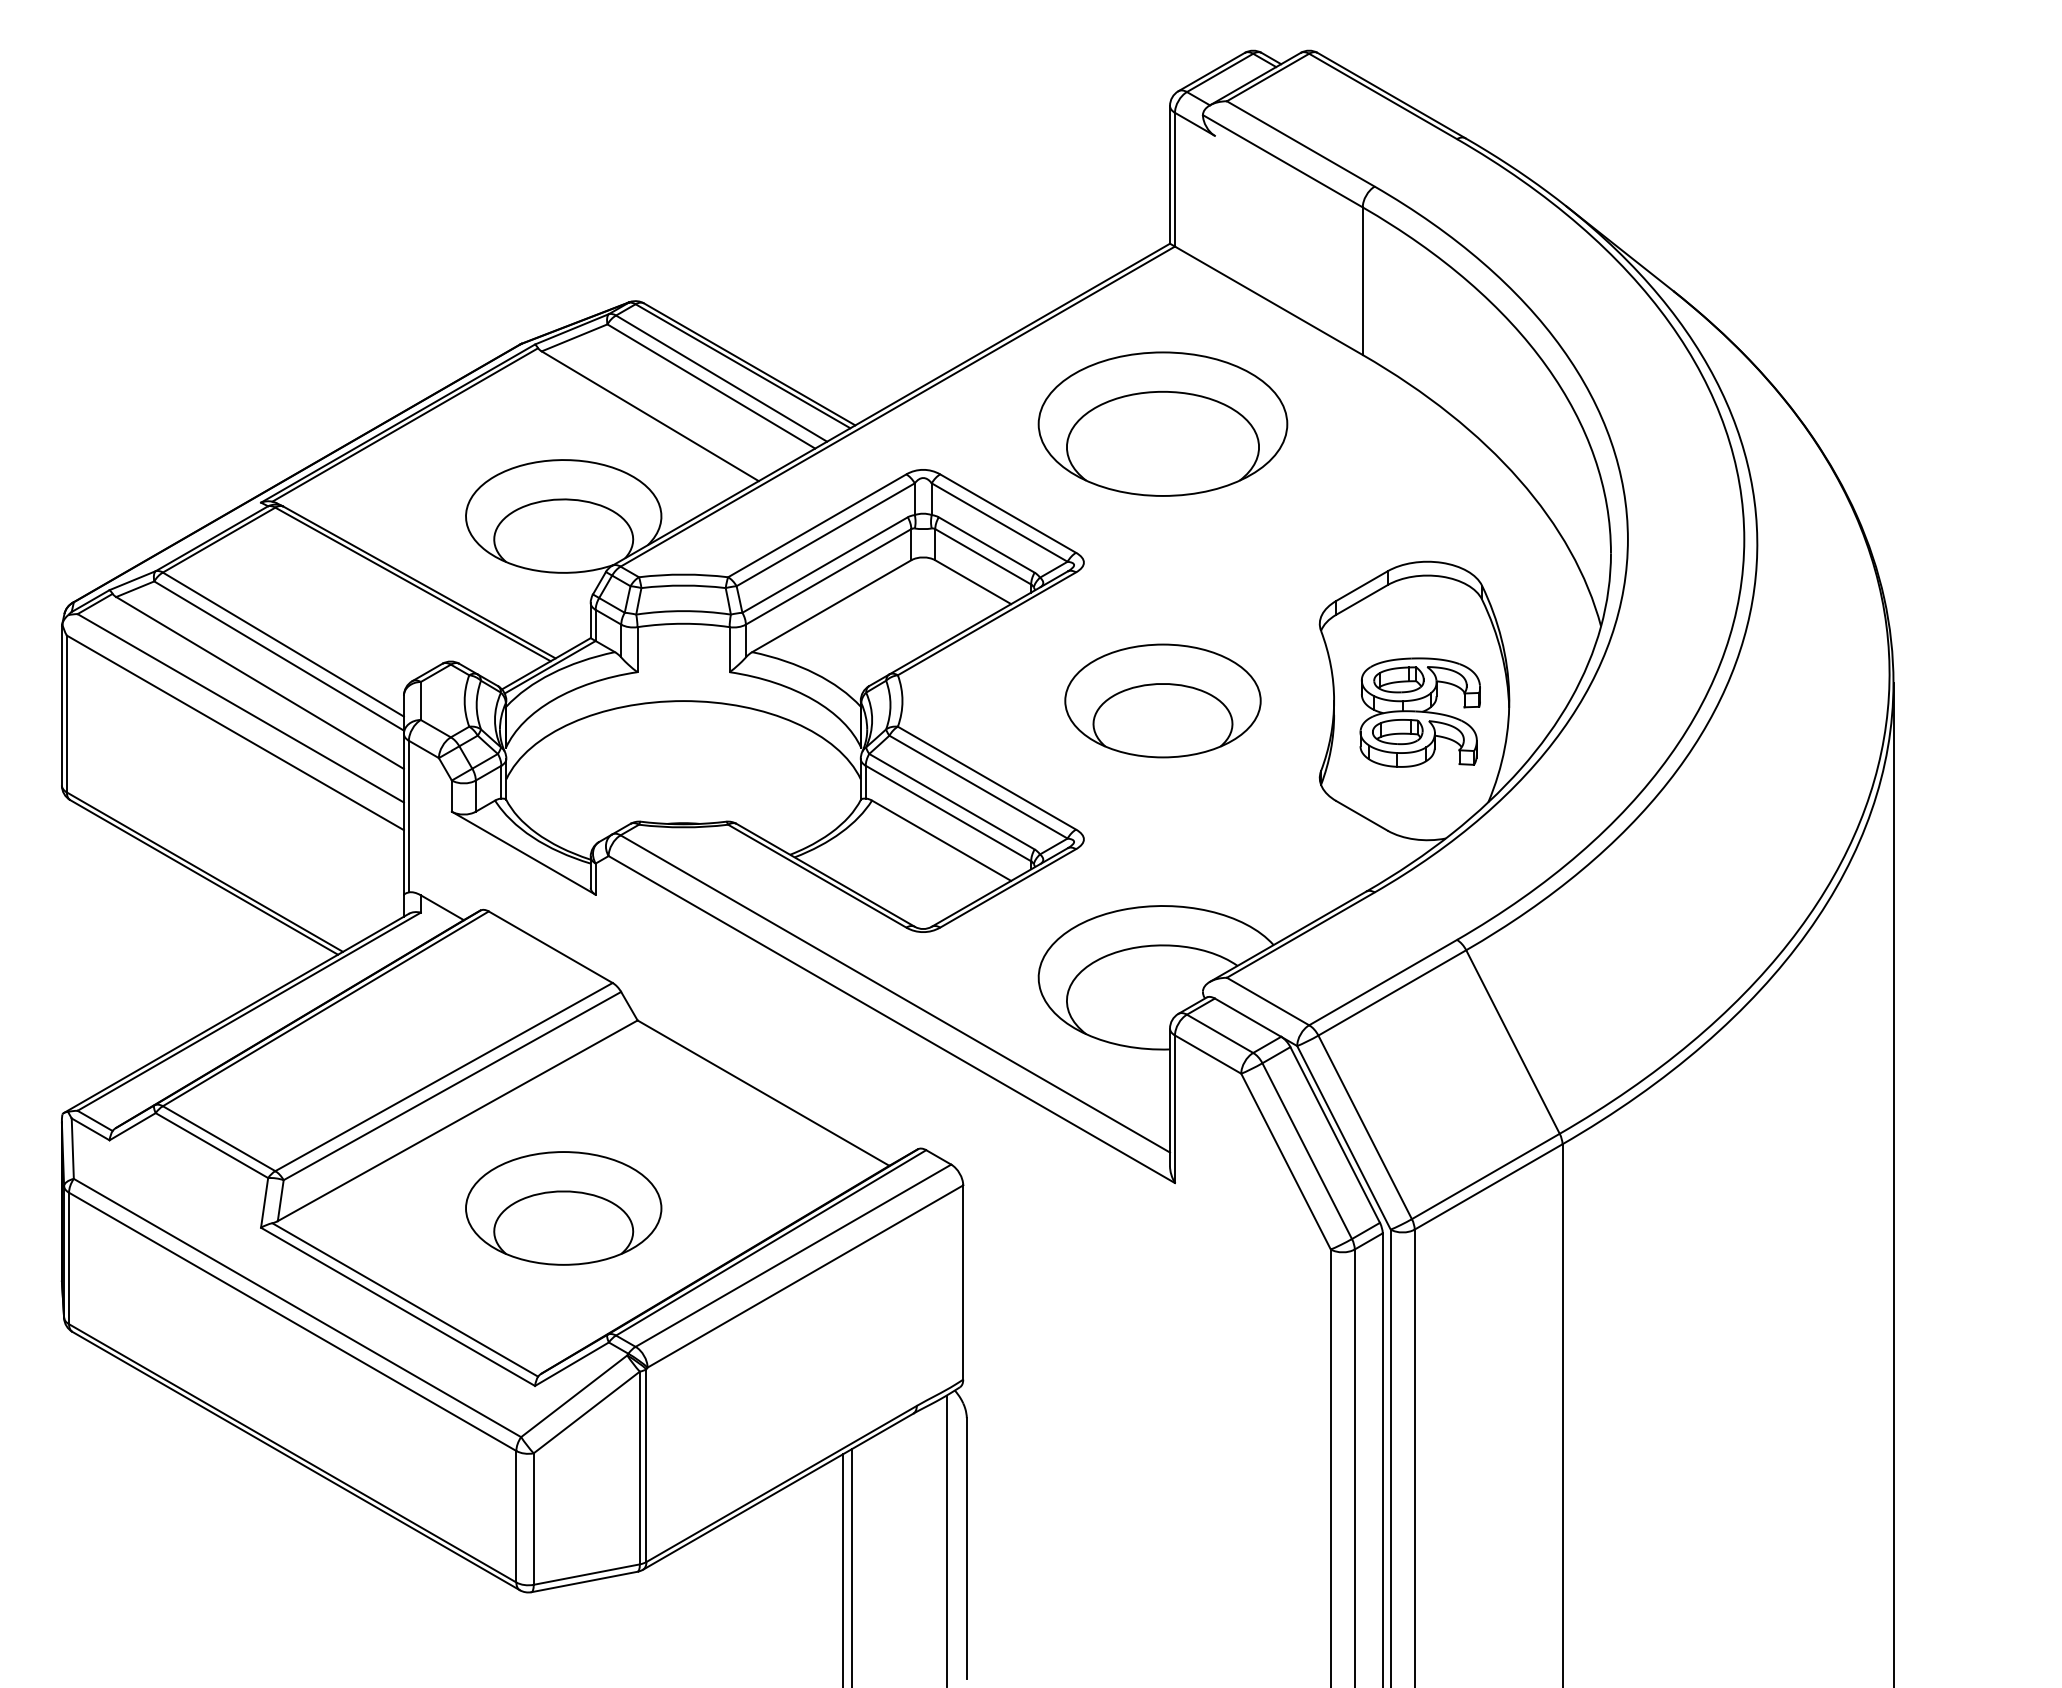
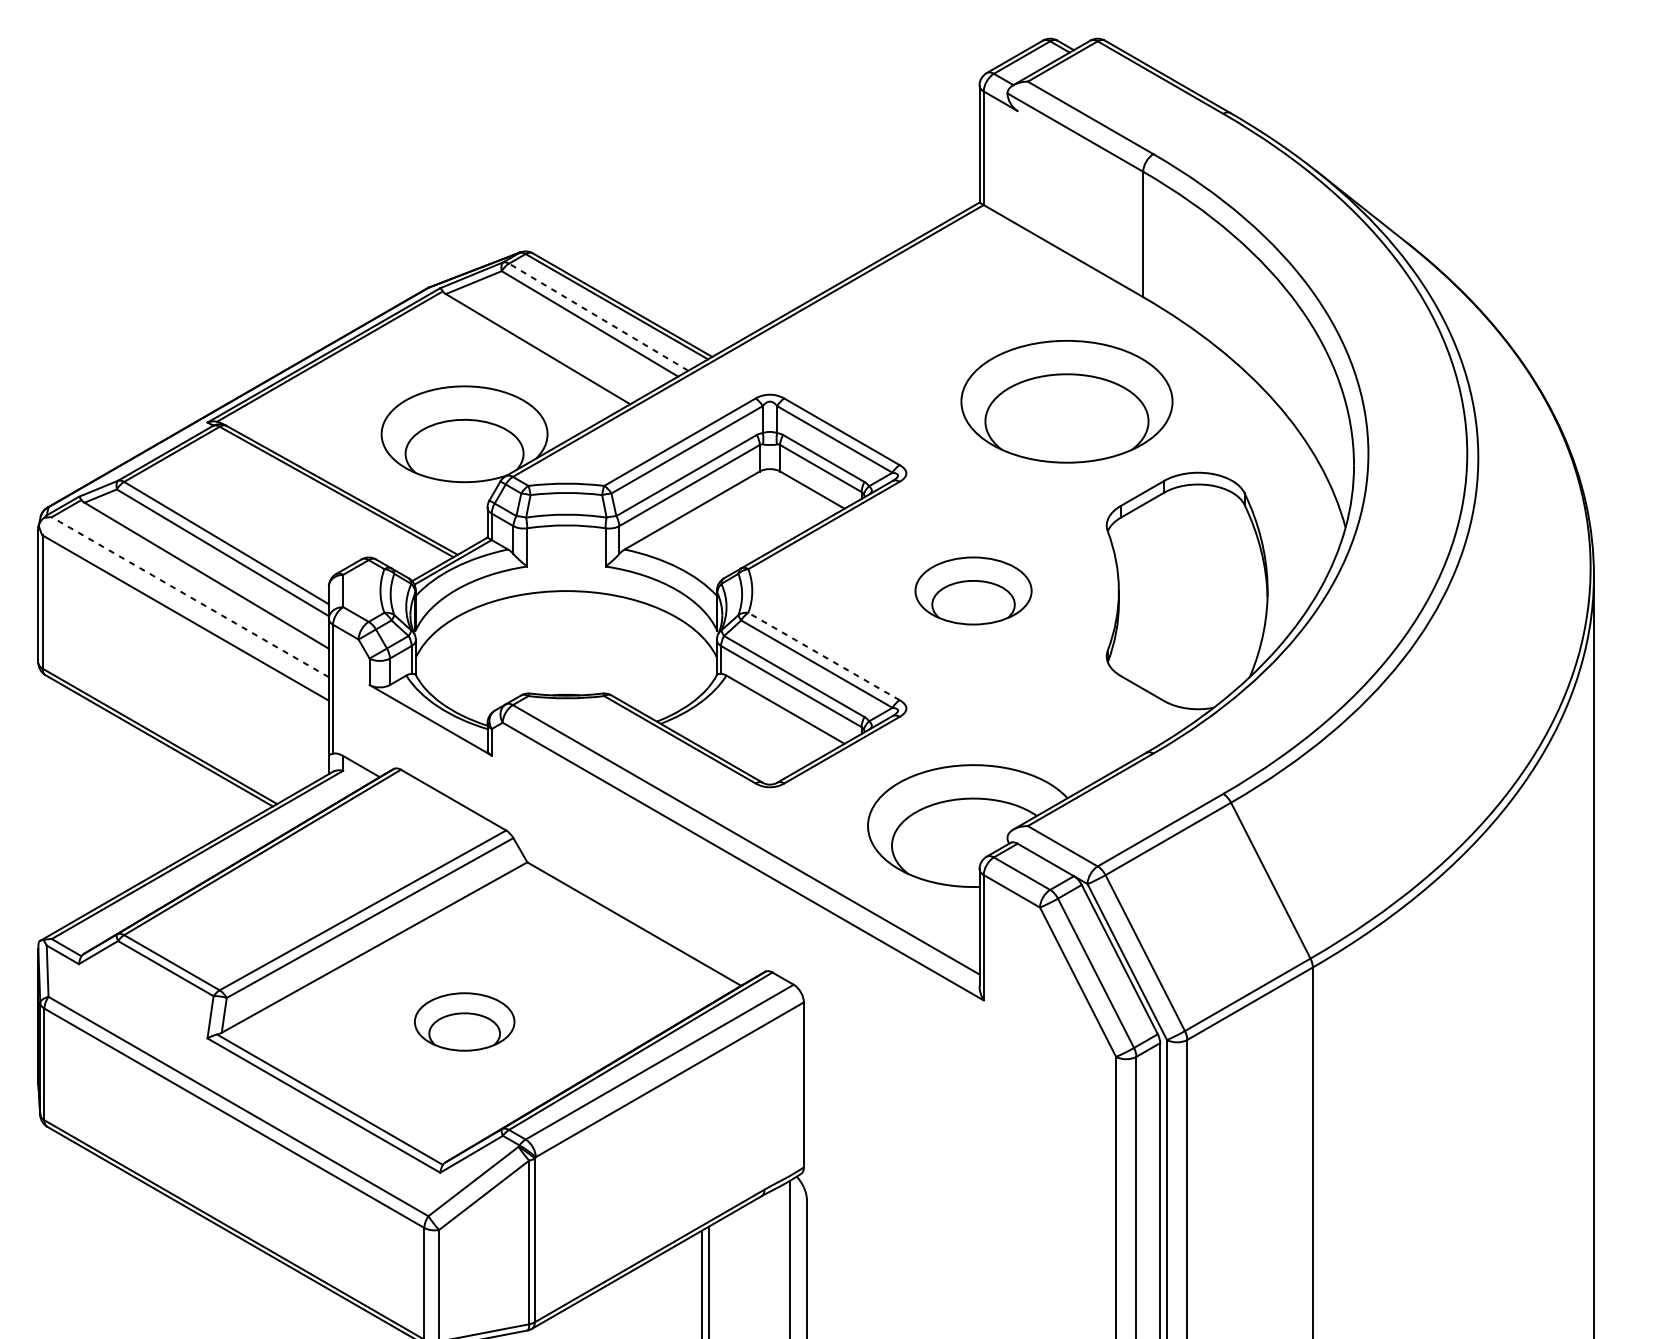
line: (721, 378) -> (598, 317), solid -> dashed
part: (1162, 423) -> (1066, 401), moved
part: (1162, 700) -> (973, 590), size x0.7
line: (240, 708) -> (190, 597), solid -> dashed
part: (1419, 712) -> (1191, 600), removed
line: (986, 778) -> (823, 656), solid -> dashed
part: (563, 1208) -> (464, 1022), size x0.6

